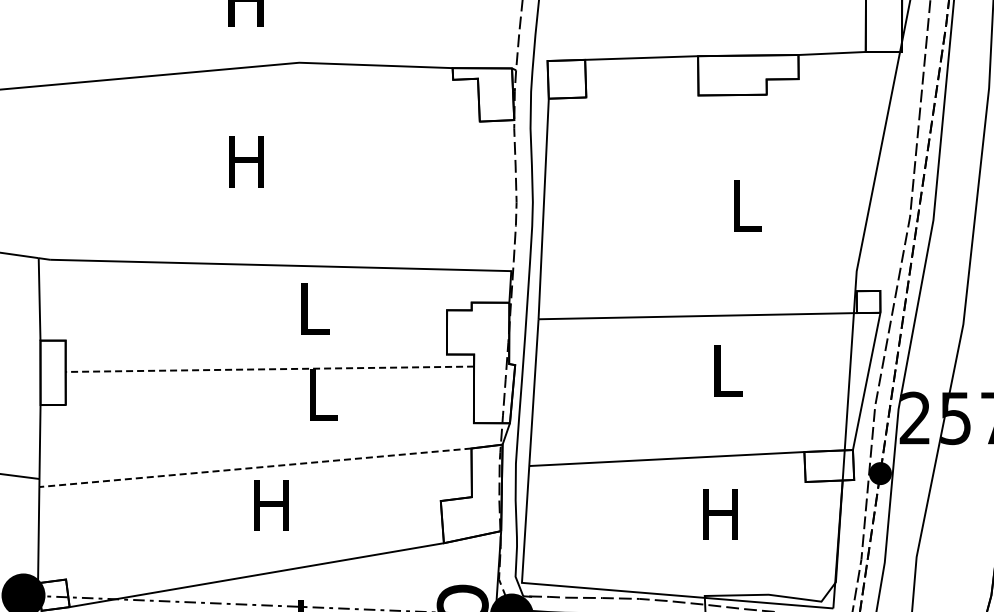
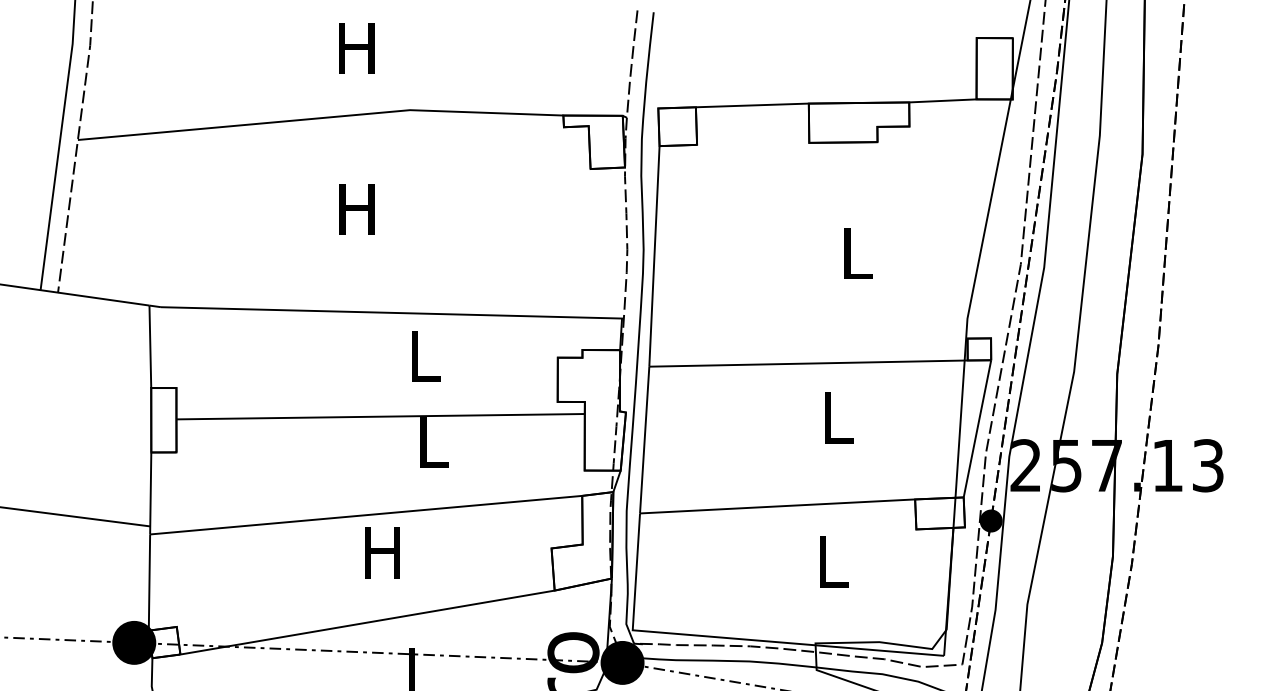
line: (269, 369) -> (380, 416), dashed -> solid
line: (255, 468) -> (366, 515), dashed -> solid
text: (720, 514) -> (831, 561), H -> L

